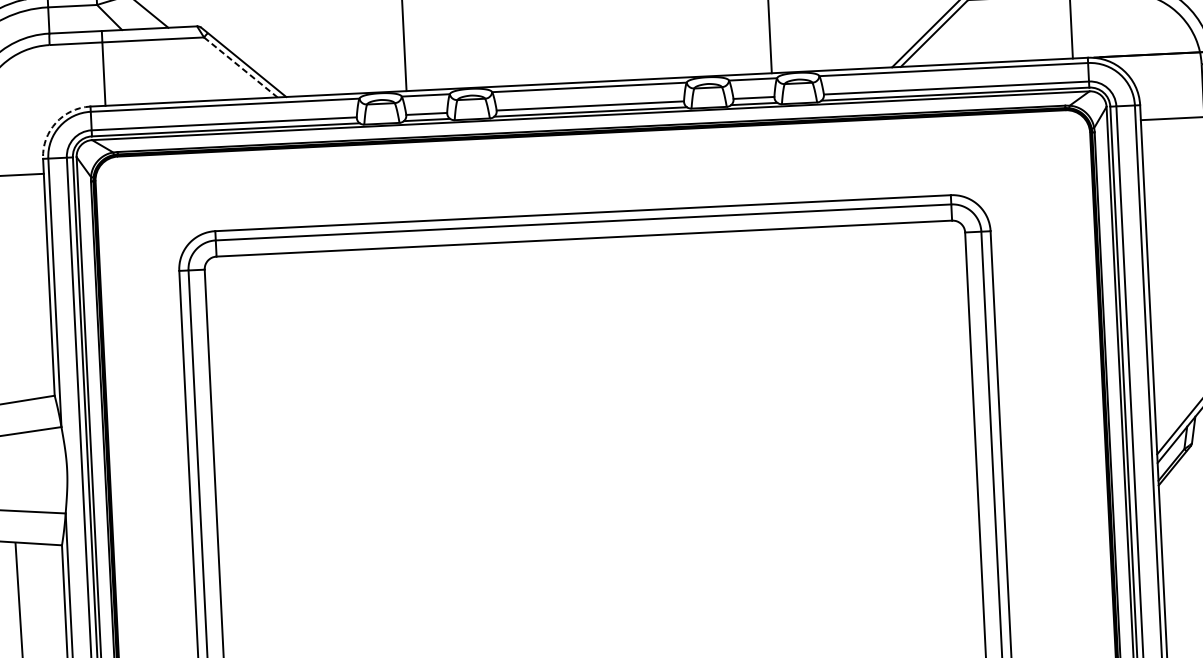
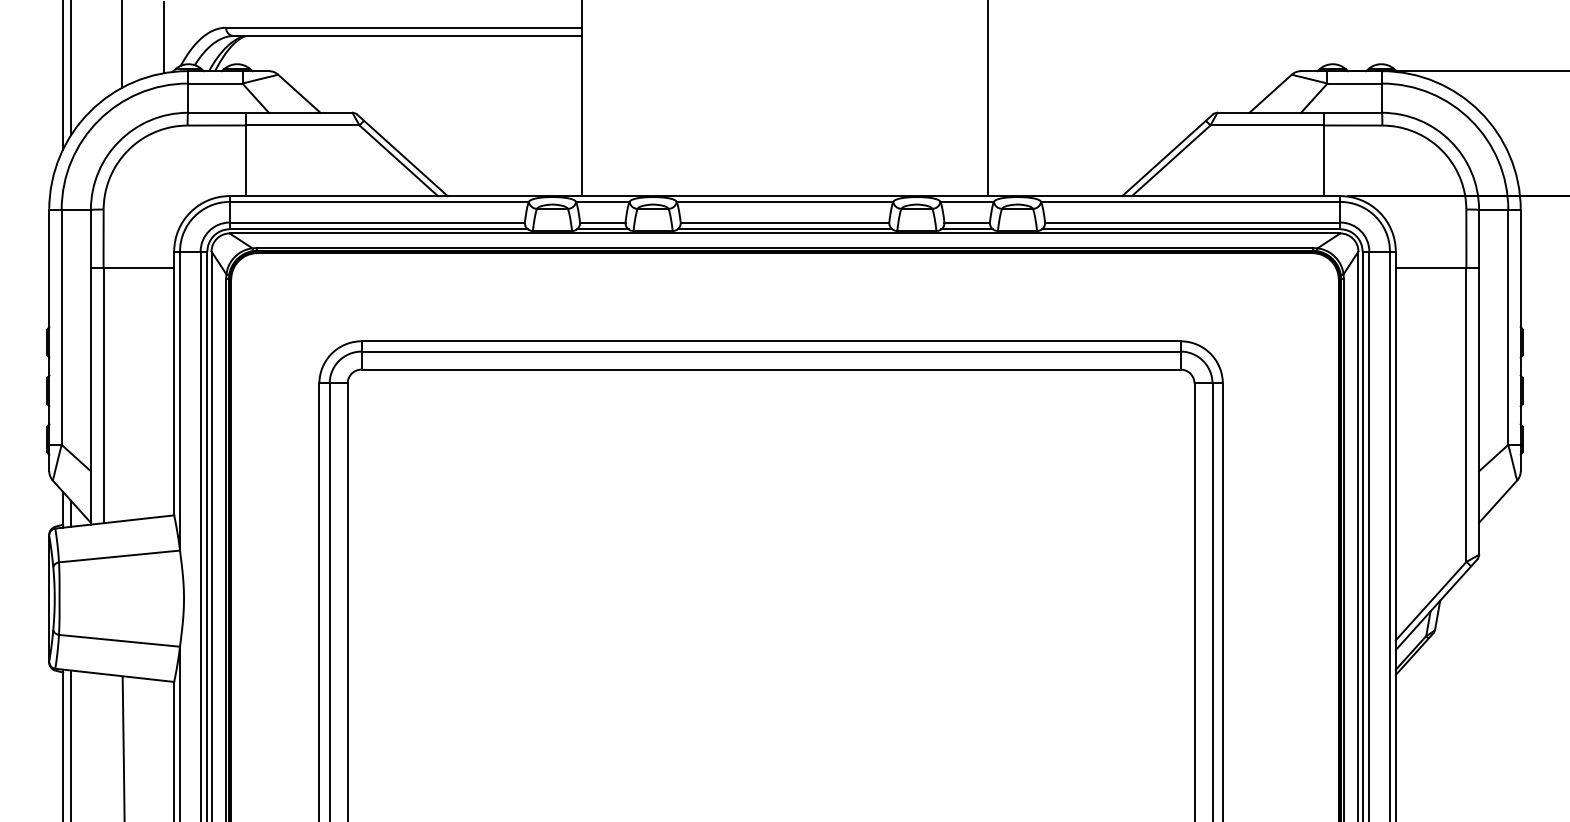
line: (240, 67) -> (398, 160), dashed -> solid
arc: (56, 123) -> (190, 212), dashed -> solid

